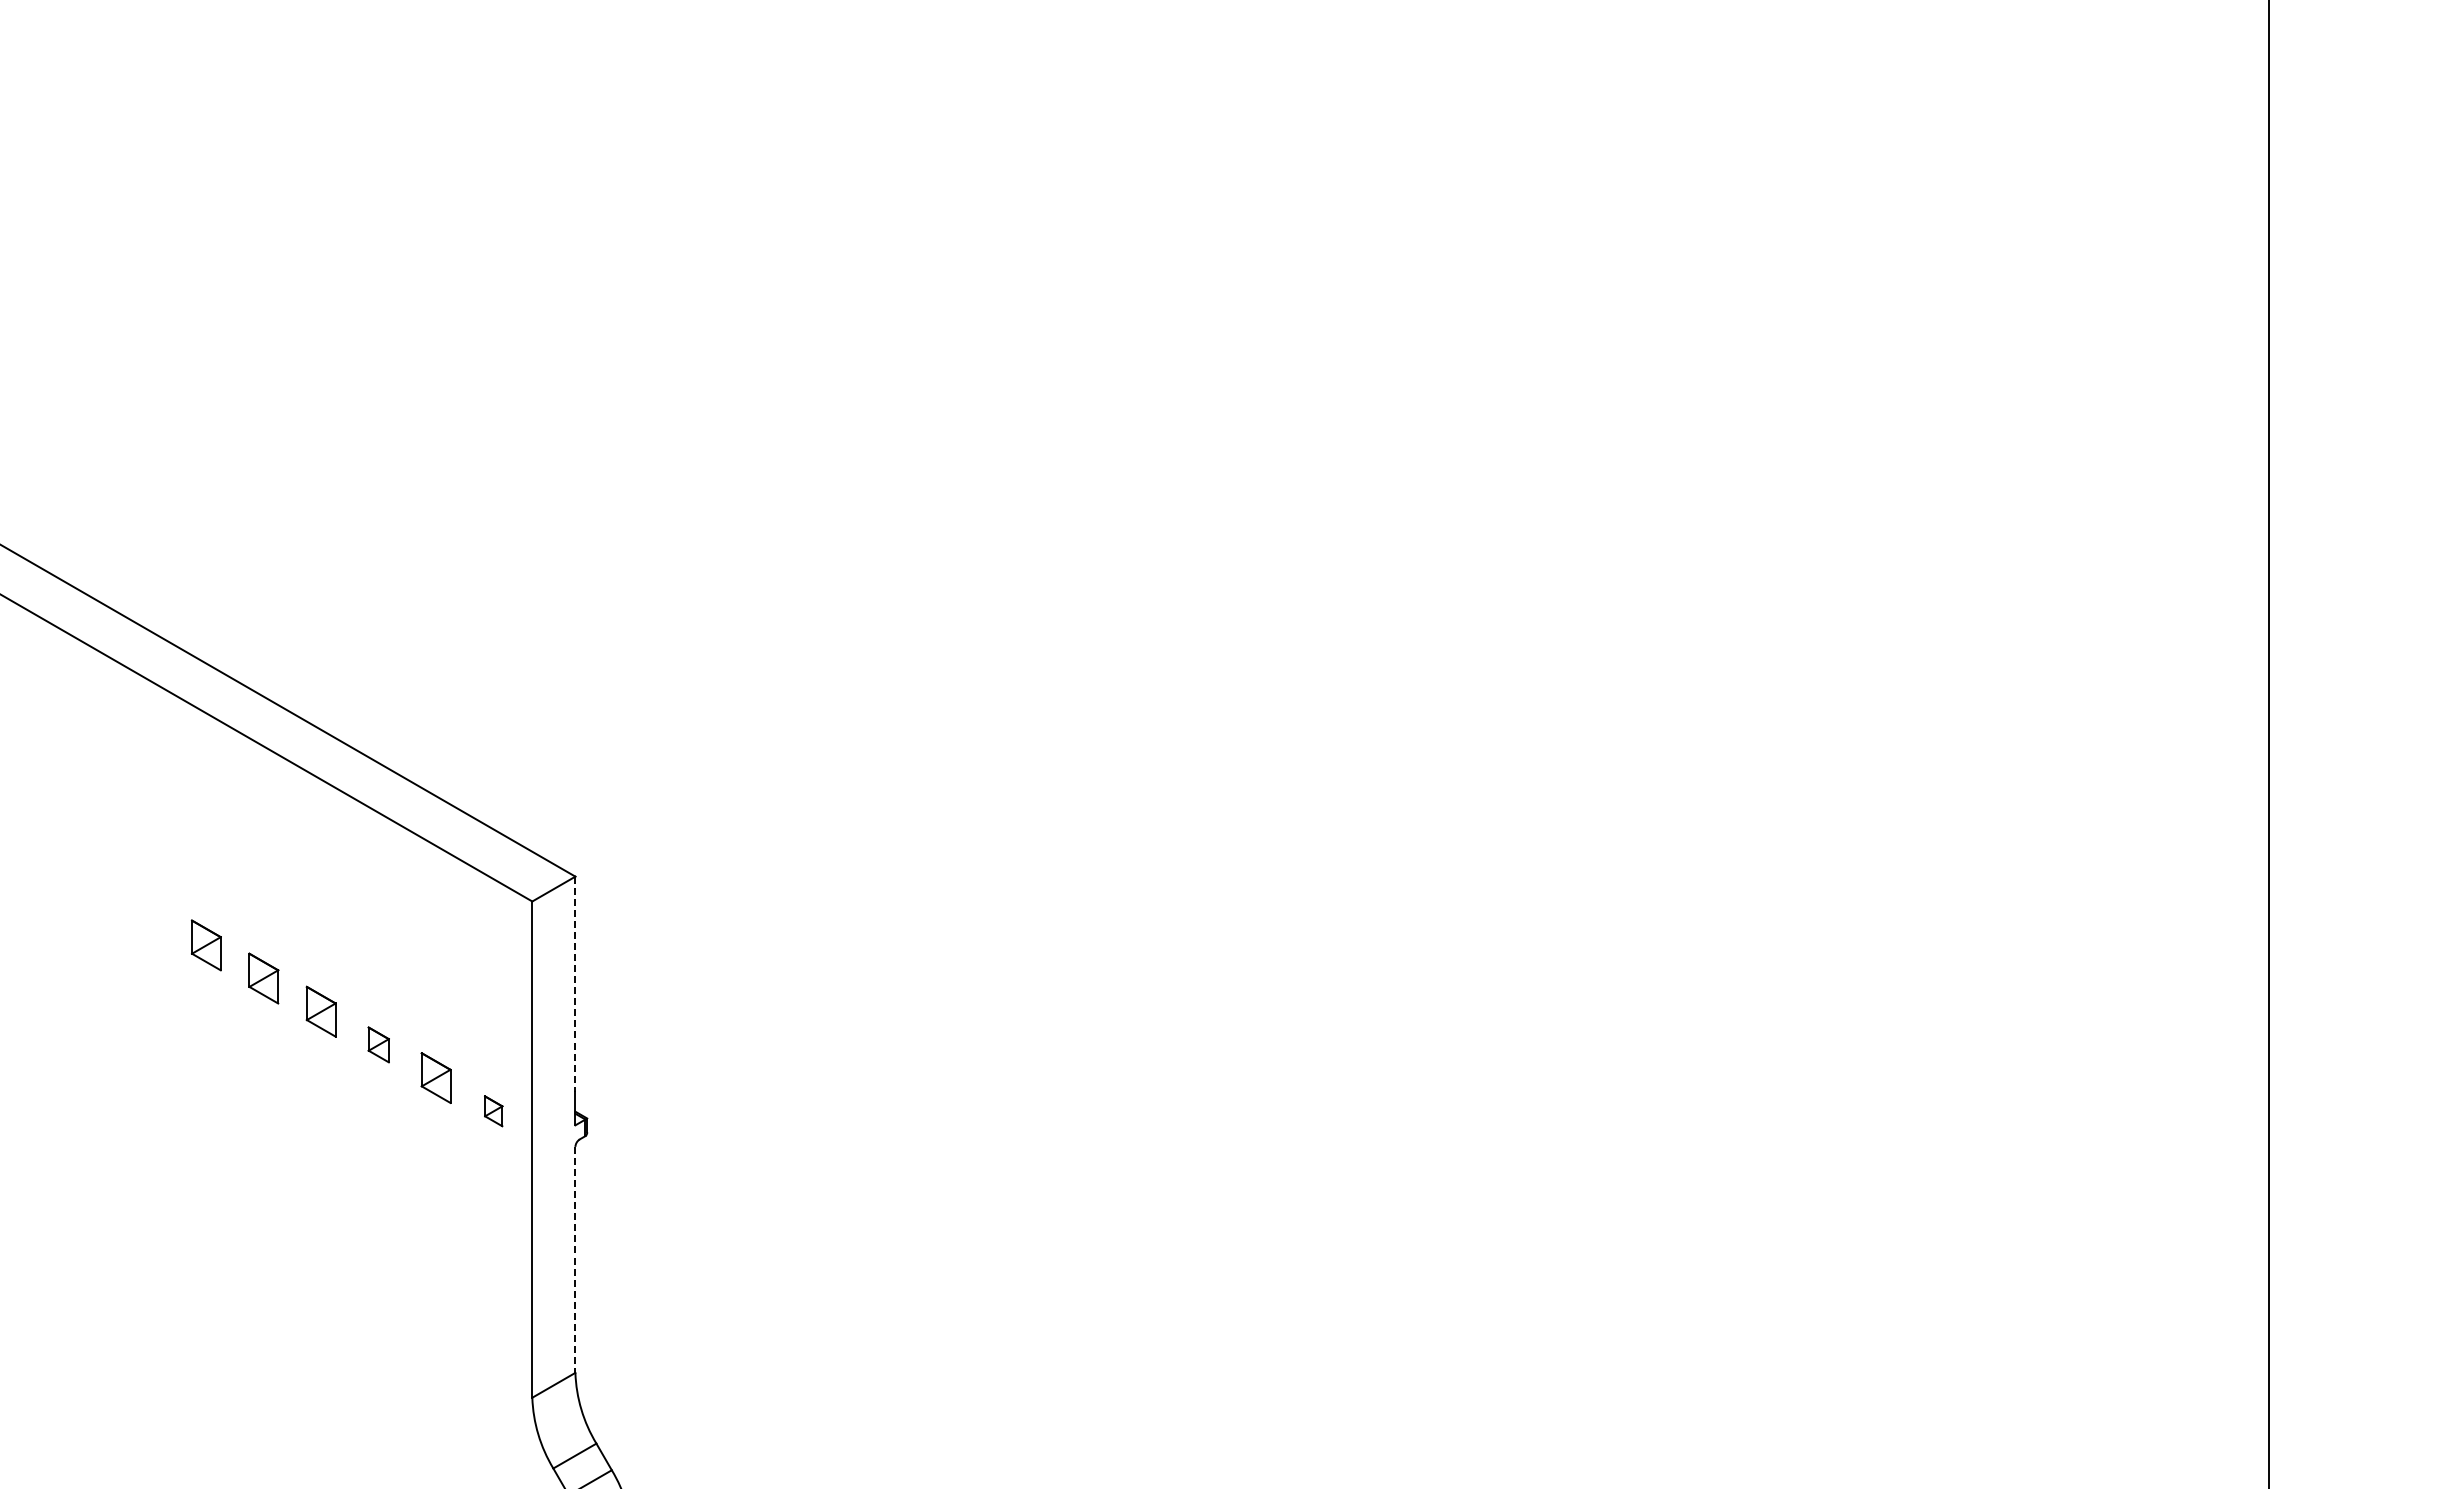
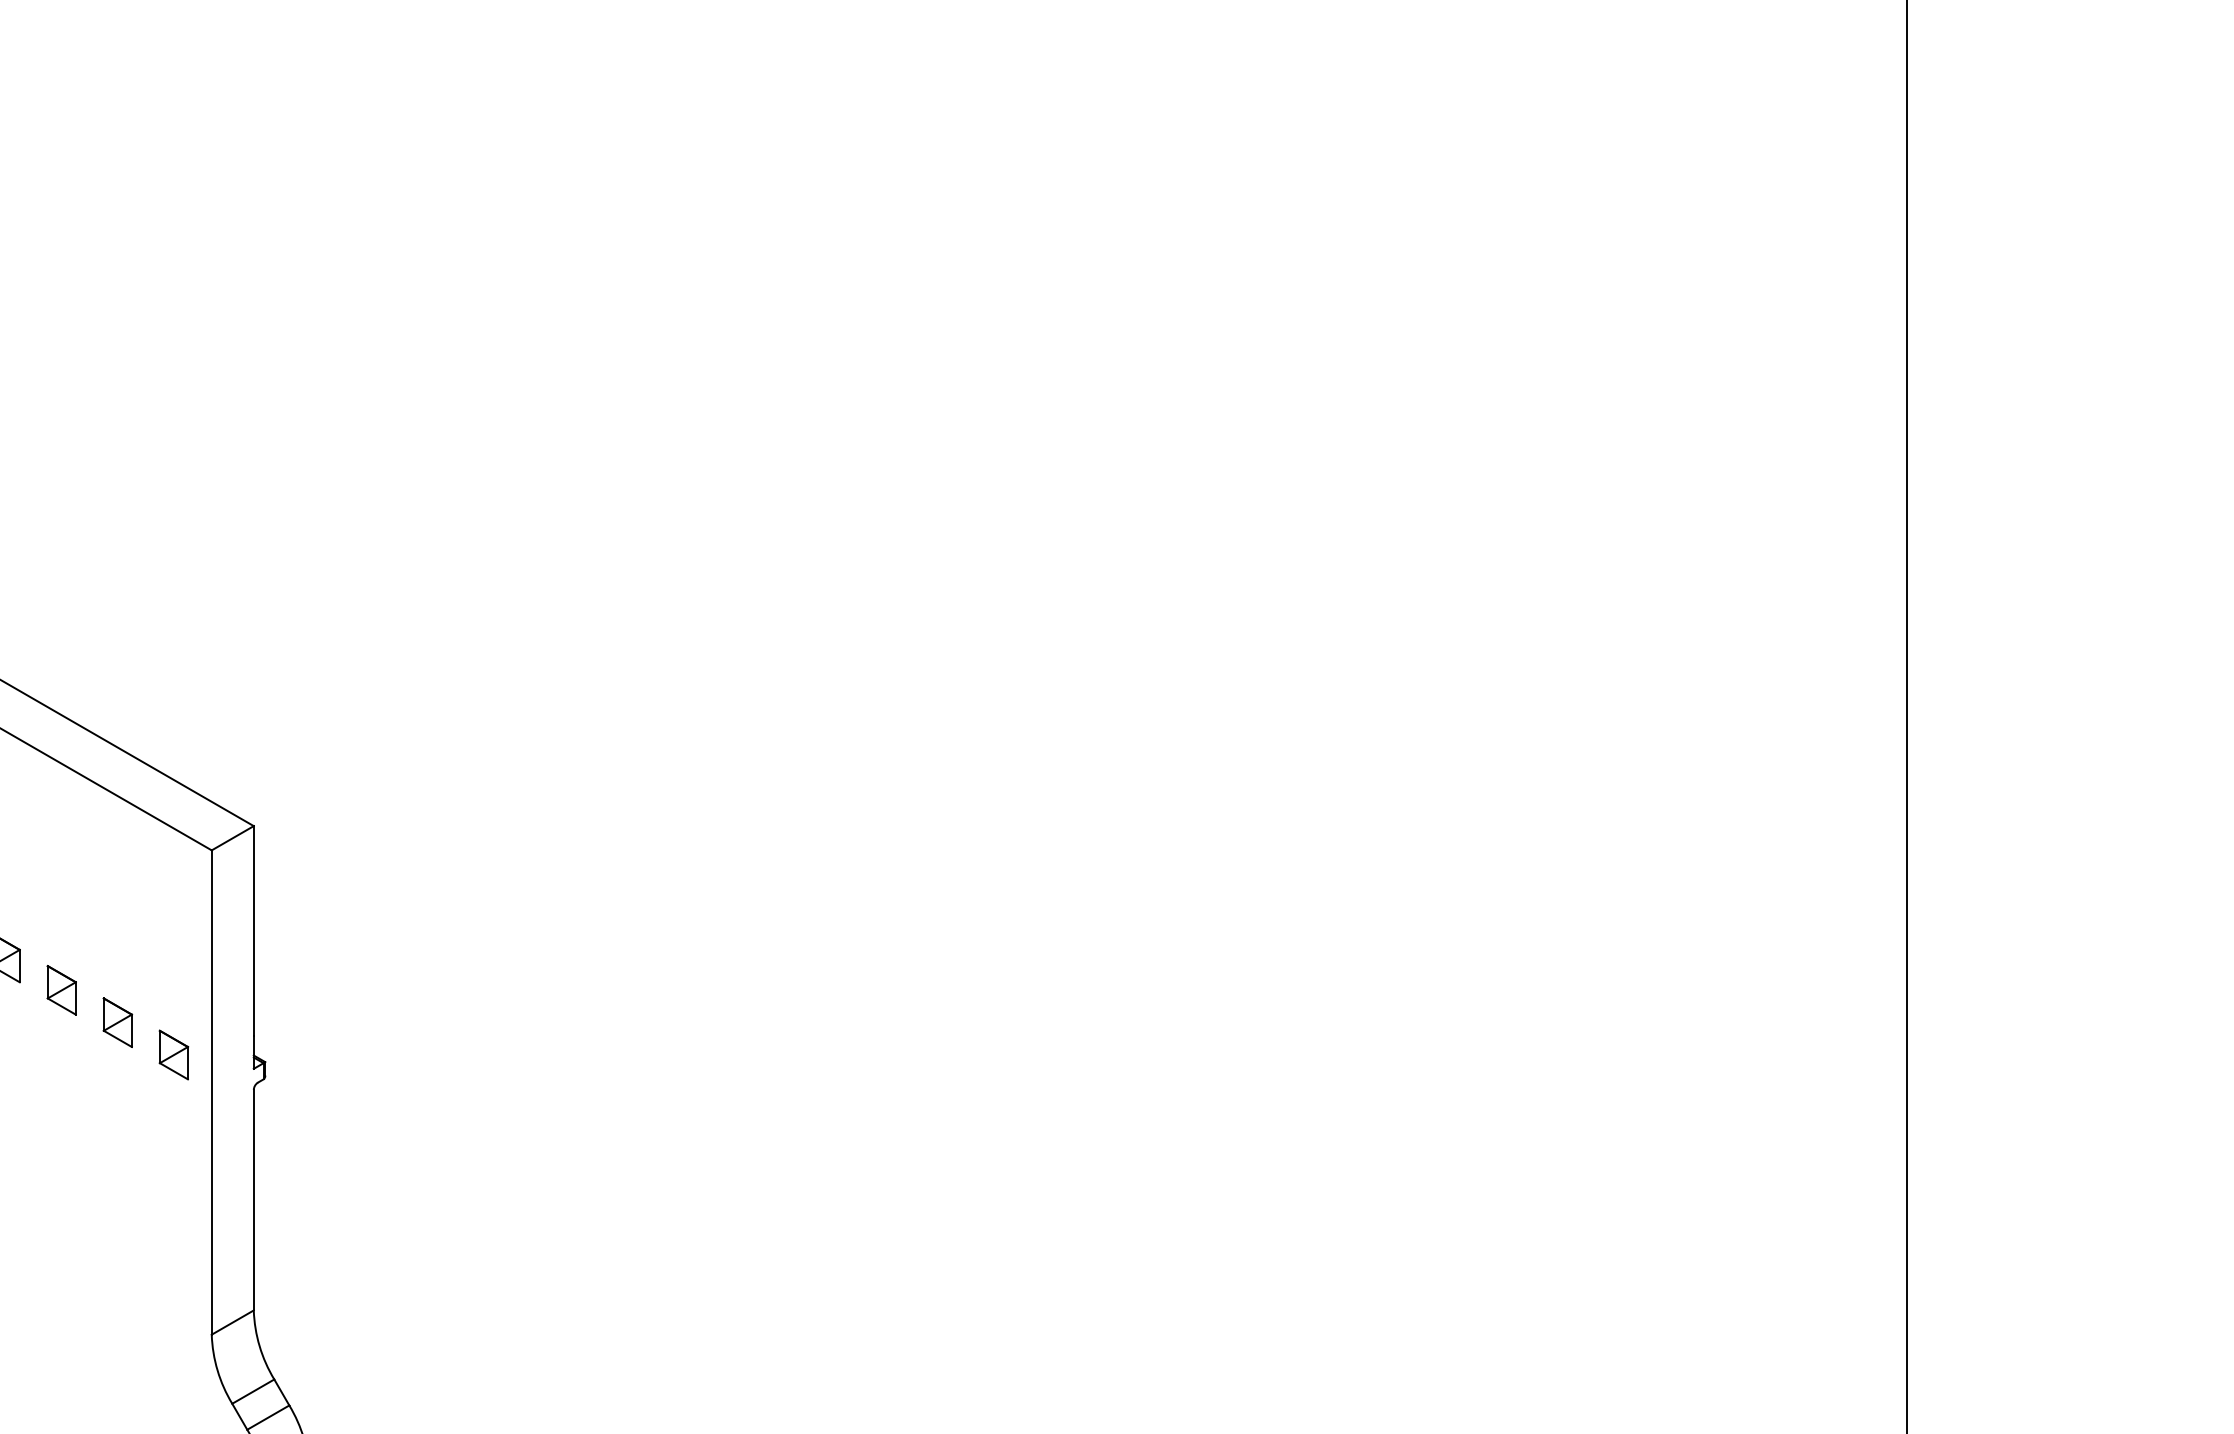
line: (575, 984) -> (253, 931), dashed -> solid
part: (378, 1044) -> (61, 989), size x1.43
part: (493, 1111) -> (173, 1055), size x1.67
line: (575, 1259) -> (253, 1199), dashed -> solid

